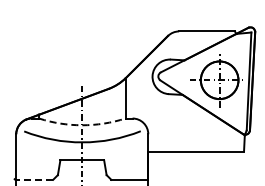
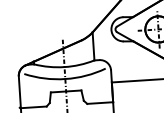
arc: (82, 125) -> (64, 67), dashed -> solid
line: (34, 179) -> (33, 107), dashed -> solid

